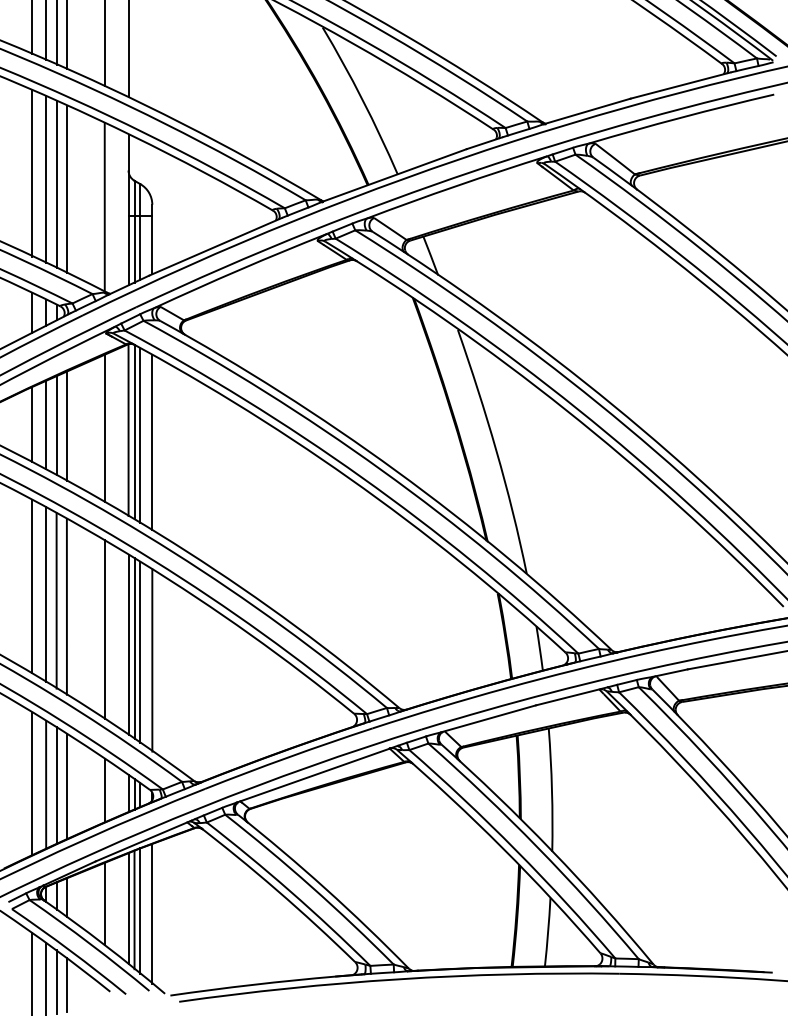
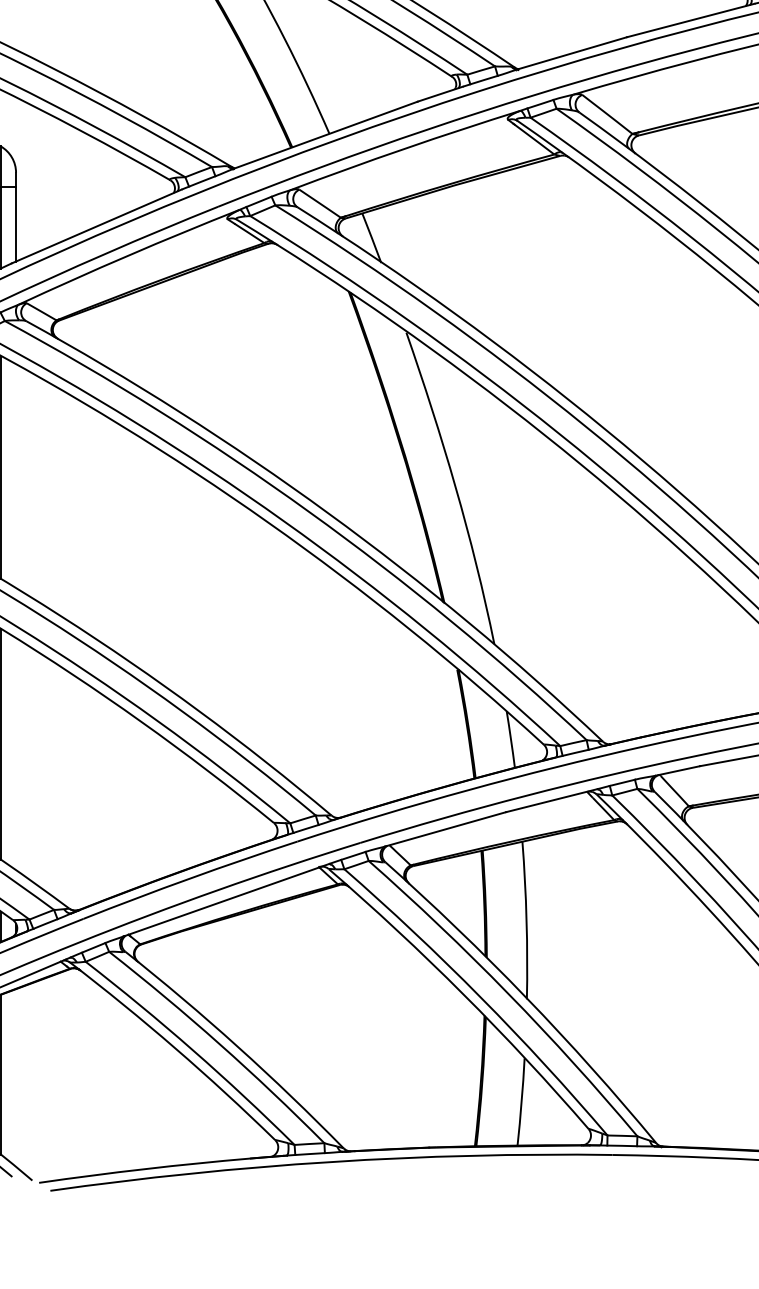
line: (152, 442) -> (16, 476), removed
line: (152, 660) -> (16, 754), removed
line: (152, 913) -> (16, 1078), removed

